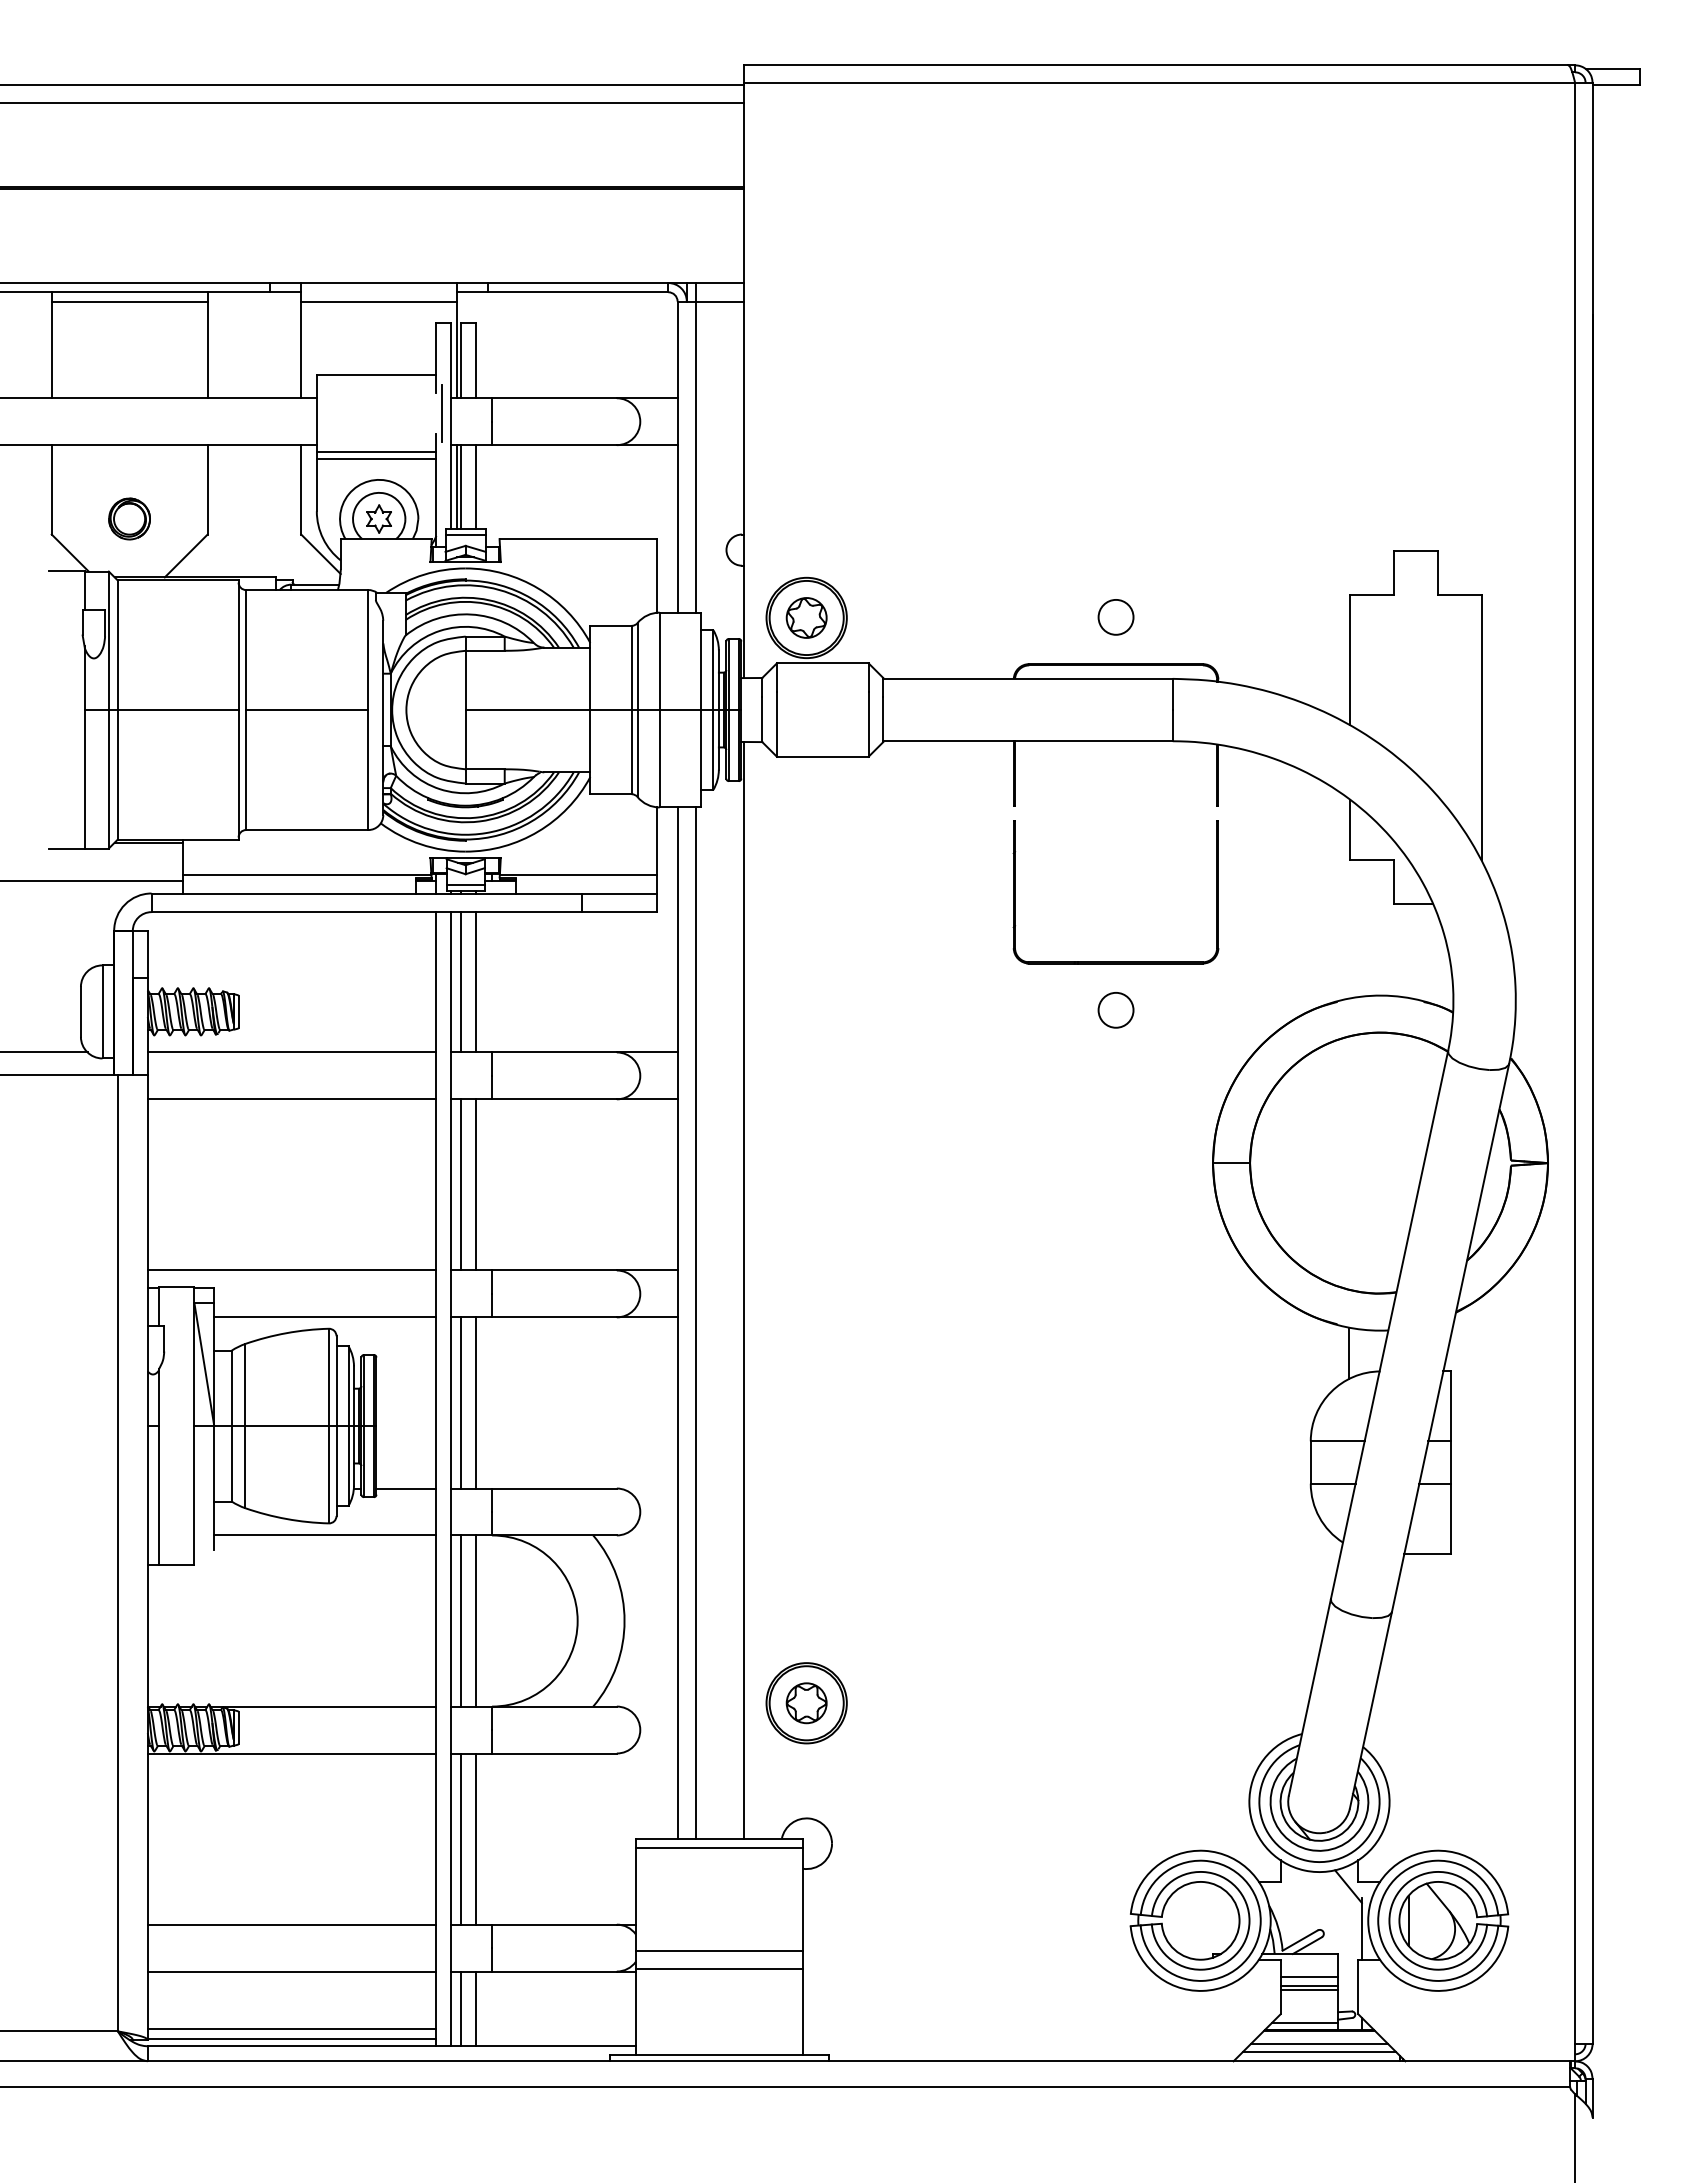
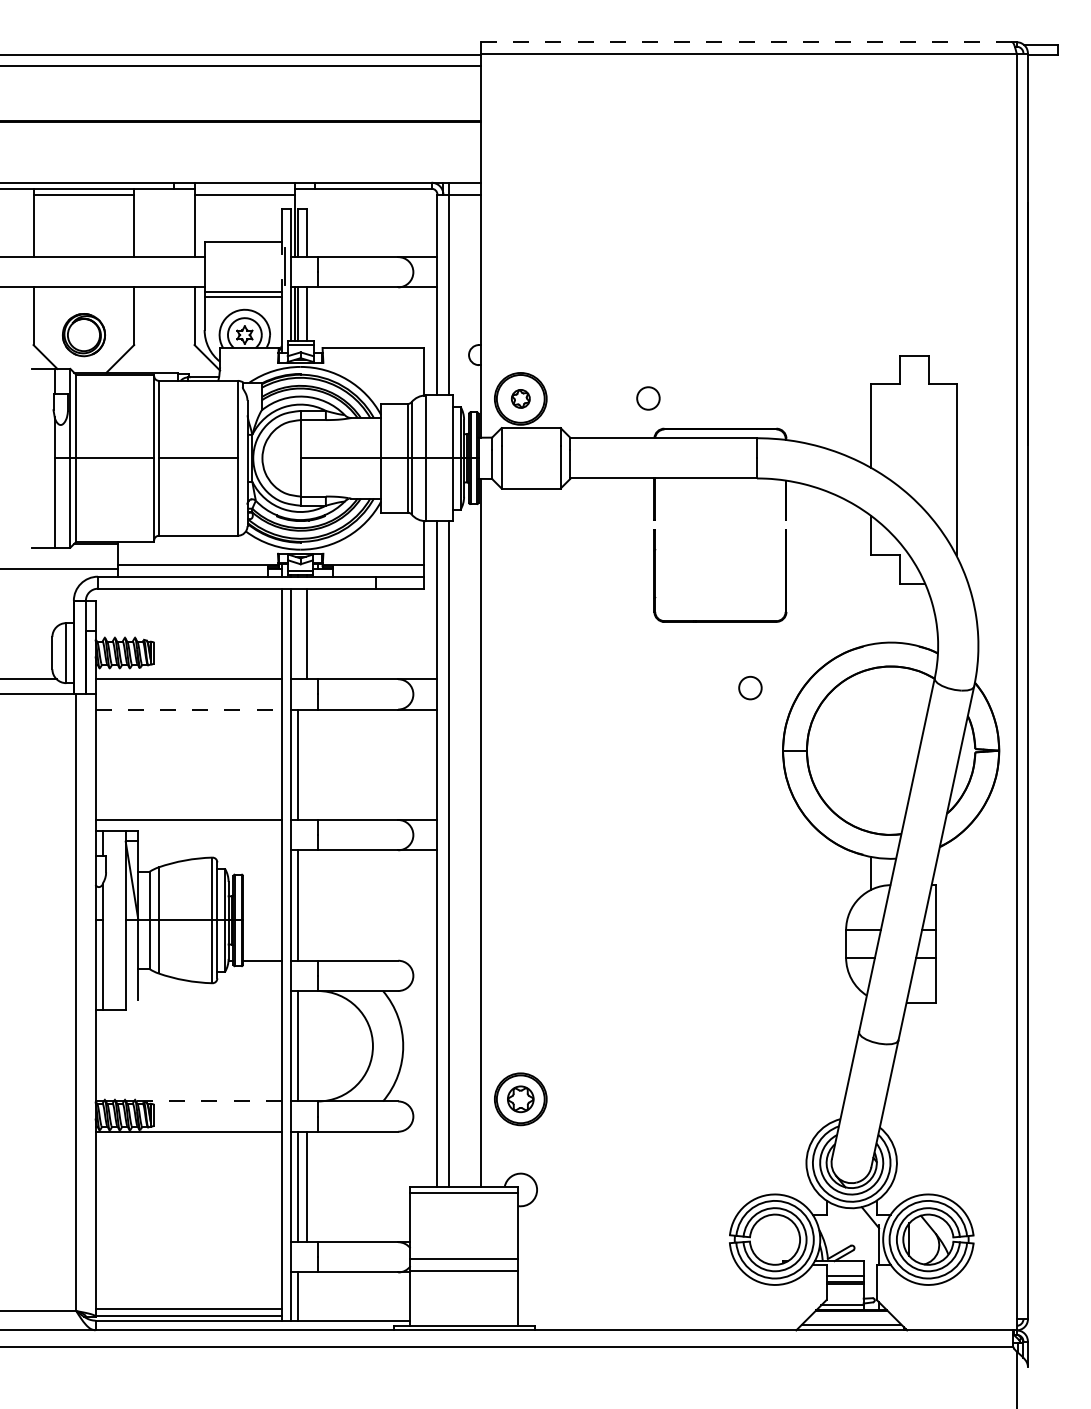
line: (1156, 65) -> (746, 42), solid -> dashed
part: (129, 518) -> (83, 334), size x1.6
part: (806, 617) -> (520, 398), size x0.7
circle: (1116, 617) -> (648, 398), moved
line: (460, 981) -> (297, 633), removed
circle: (1116, 1009) -> (750, 687), moved
line: (293, 1099) -> (189, 709), solid -> dashed
line: (476, 1184) -> (307, 764), removed
line: (324, 1317) -> (209, 850), removed
line: (476, 1402) -> (307, 905), removed
line: (324, 1536) -> (209, 991), removed
line: (476, 1621) -> (307, 1046), removed
line: (322, 1706) -> (208, 1101), solid -> dashed
line: (291, 1925) -> (188, 1242), removed
line: (291, 1971) -> (188, 1272), removed
line: (476, 2008) -> (307, 1296), removed
line: (1319, 2042) -> (851, 1318), removed

